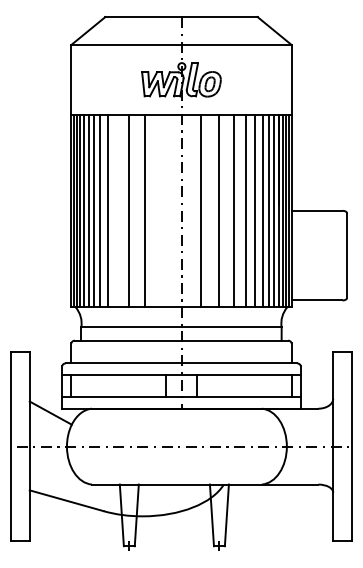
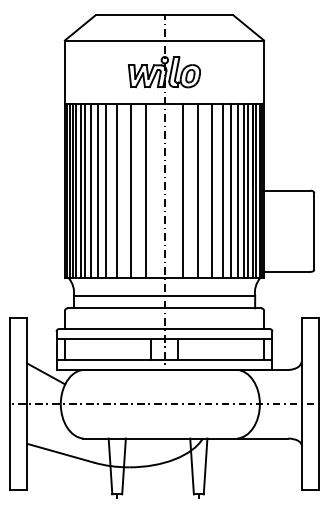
line: (117, 210) -> (106, 190), added
line: (161, 210) -> (146, 190), added

